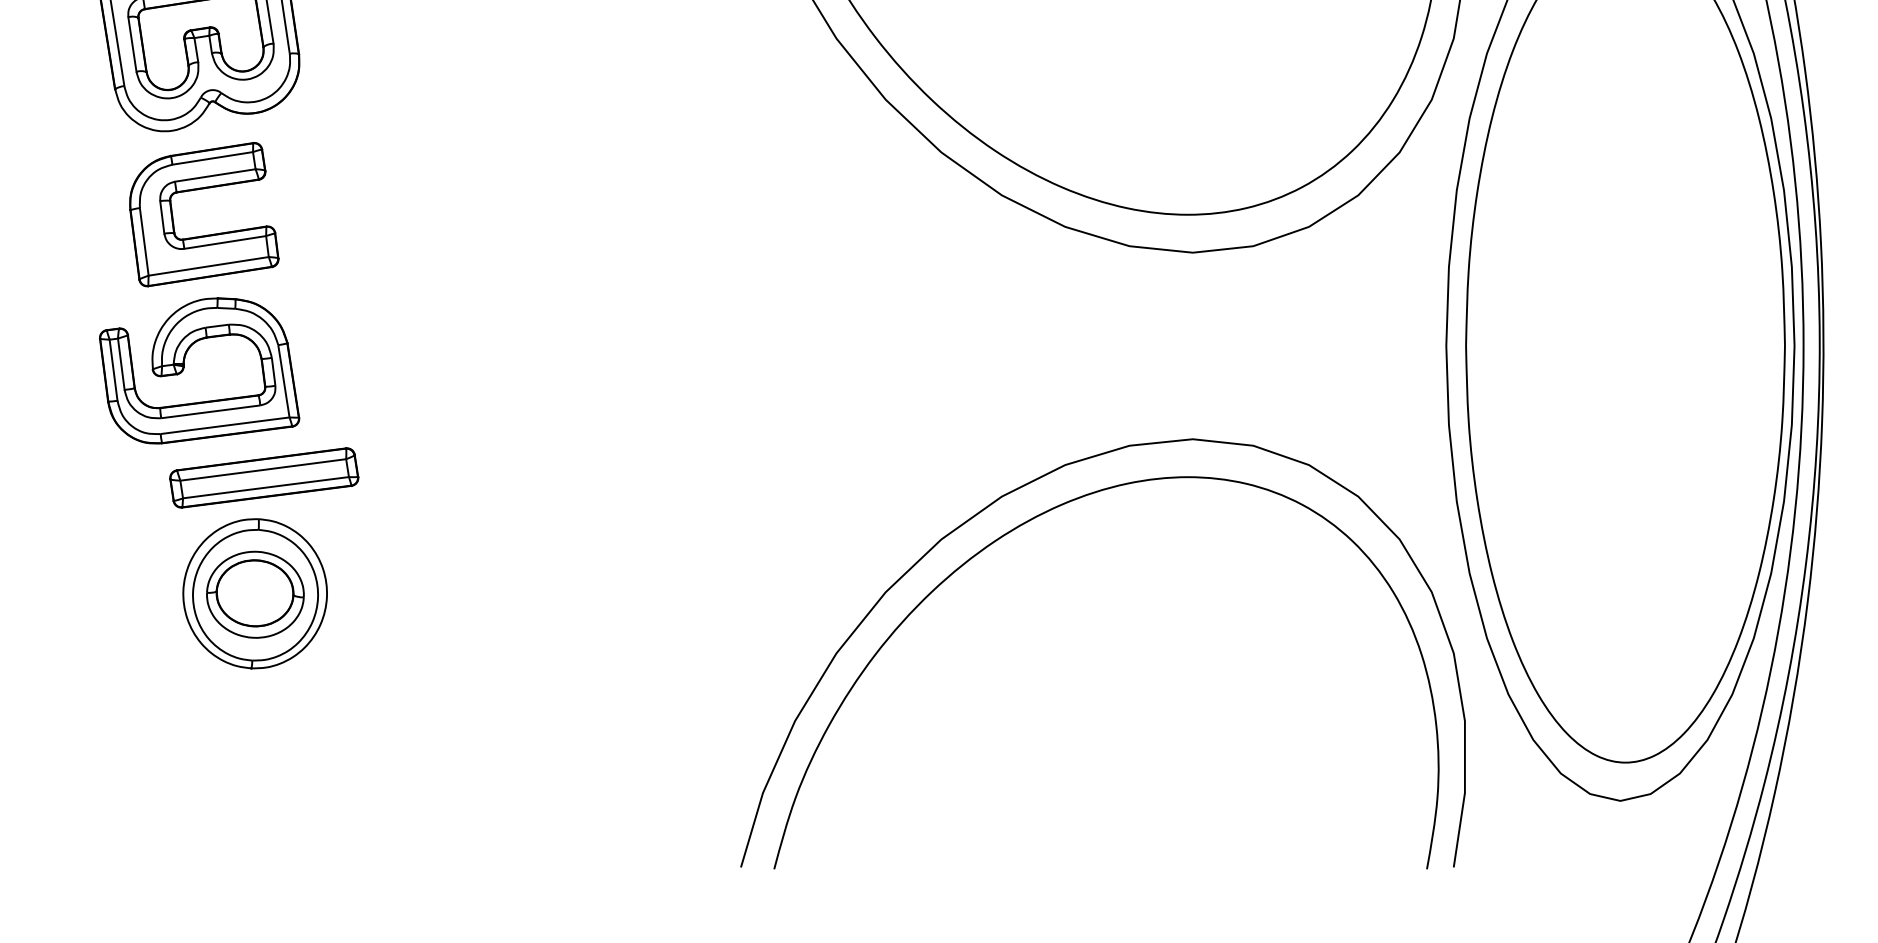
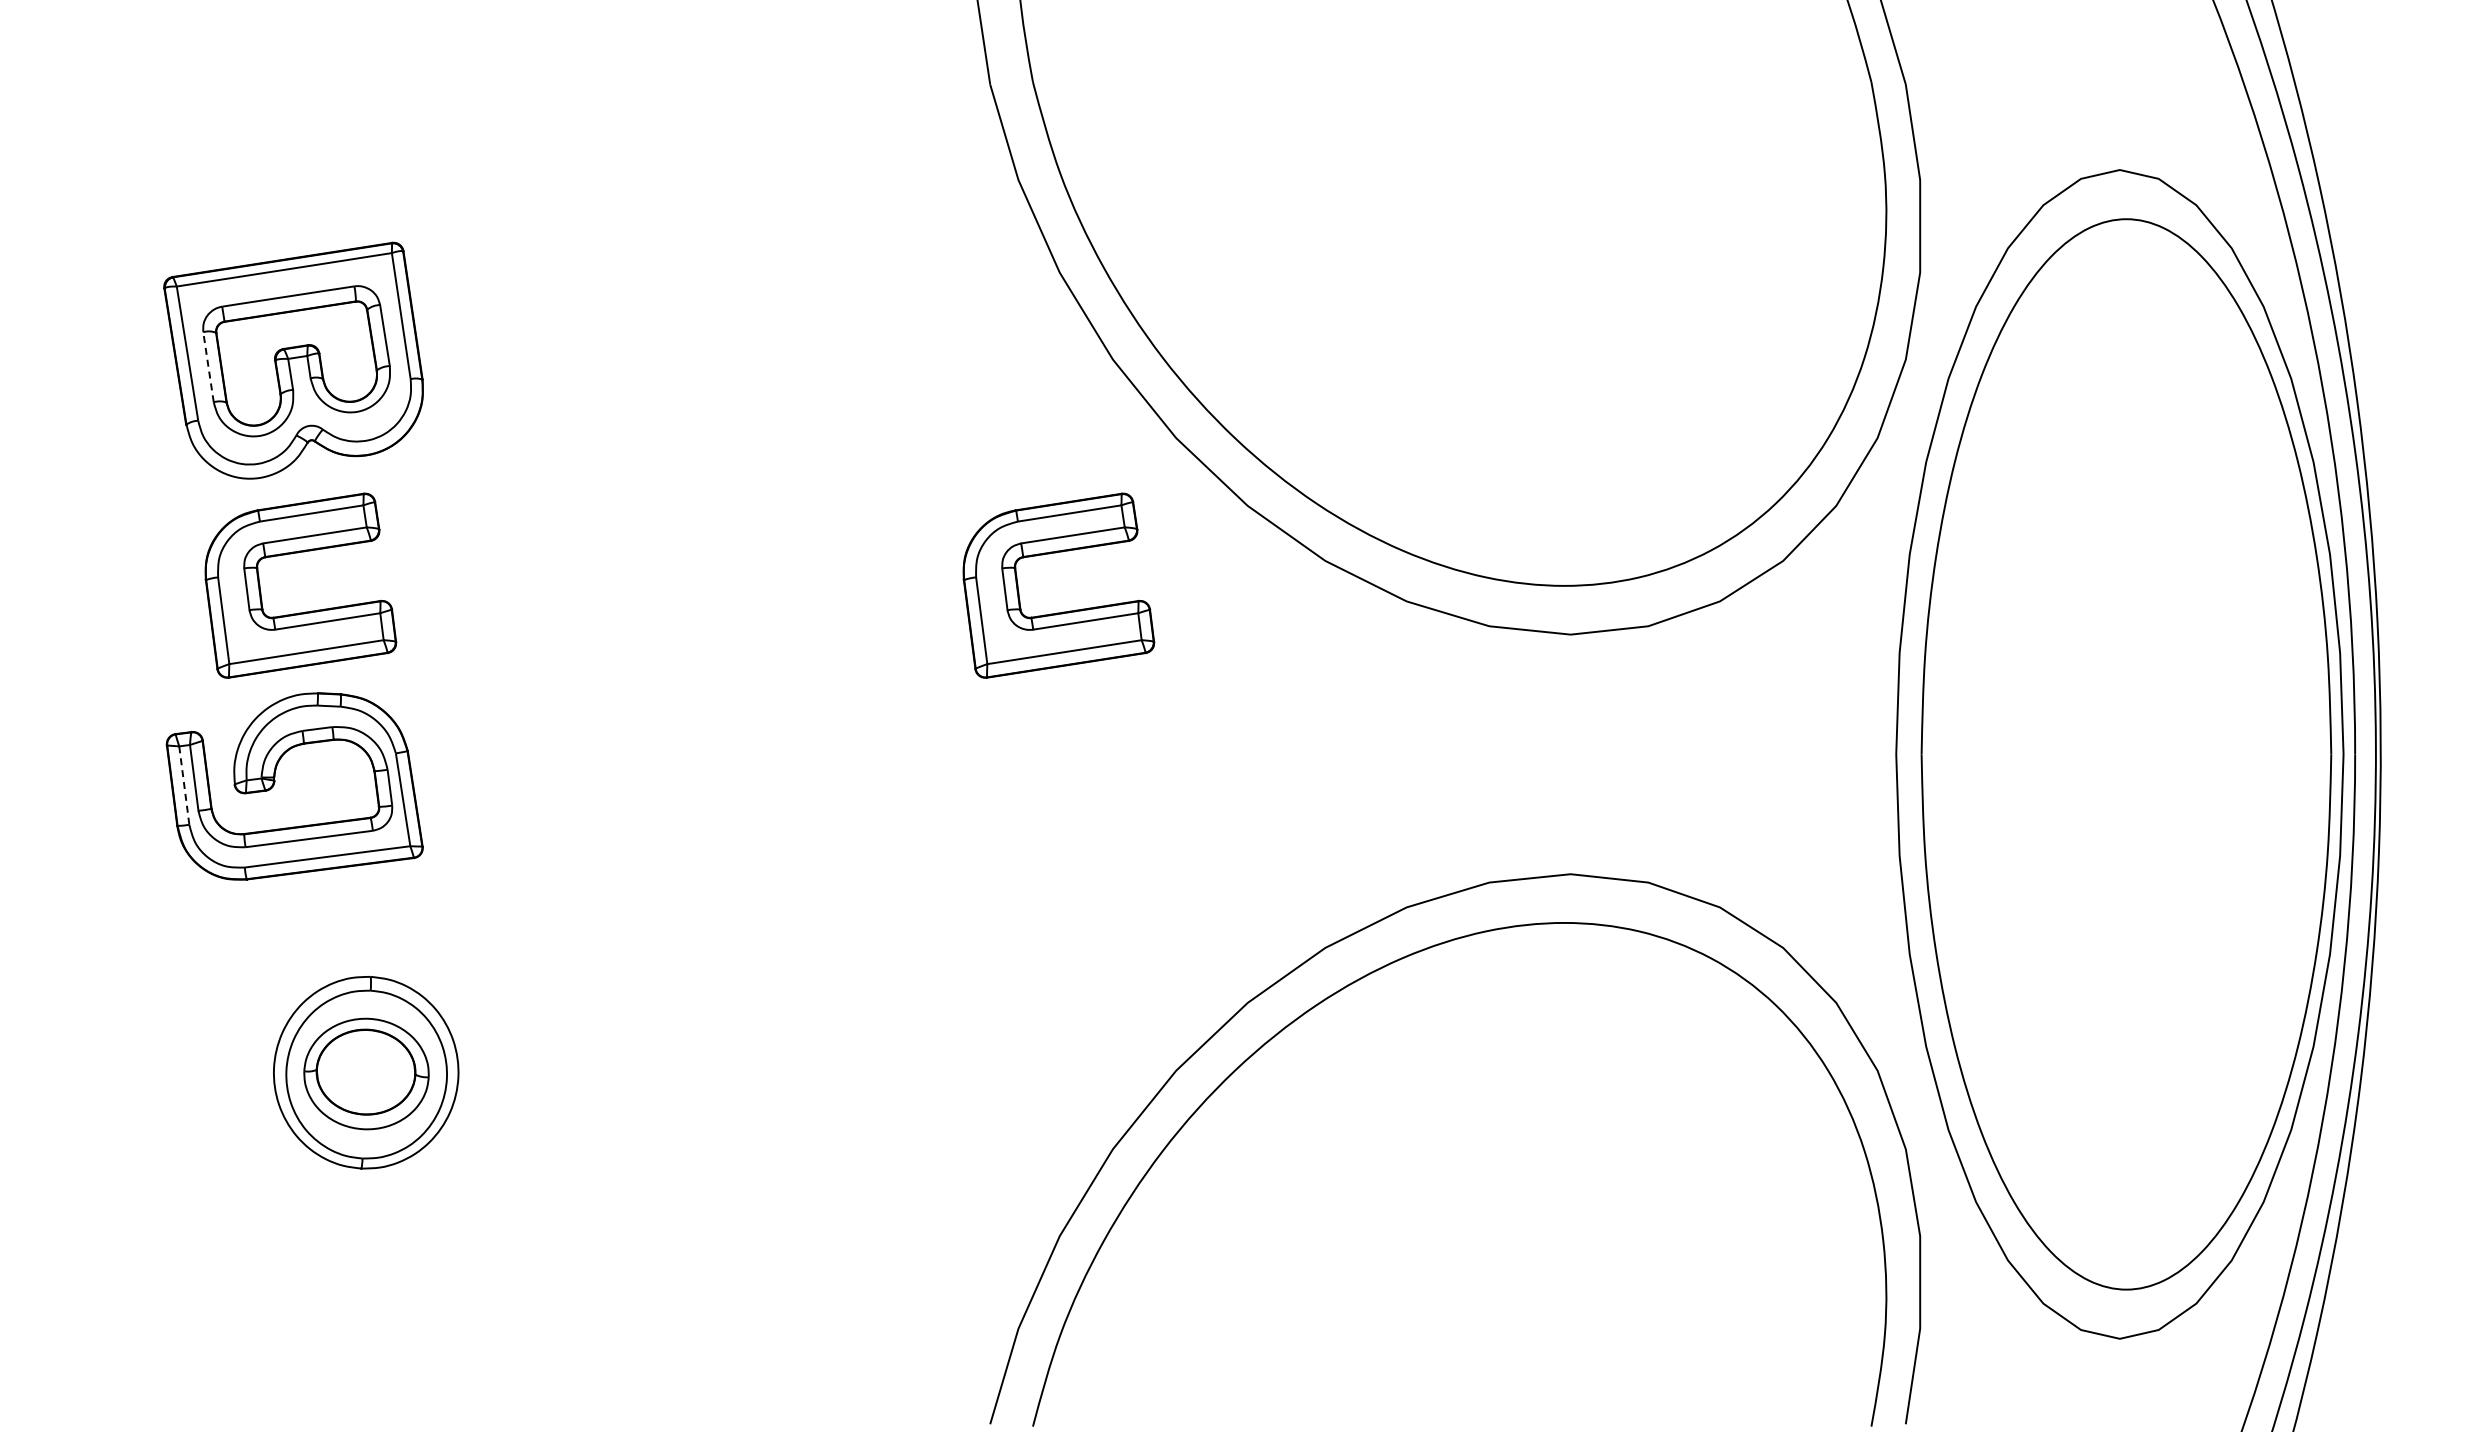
line: (132, 43) -> (208, 366), solid -> dashed
part: (798, 234) -> (1063, 611), added
line: (113, 370) -> (184, 785), solid -> dashed
part: (263, 477) -> (377, 923), removed

